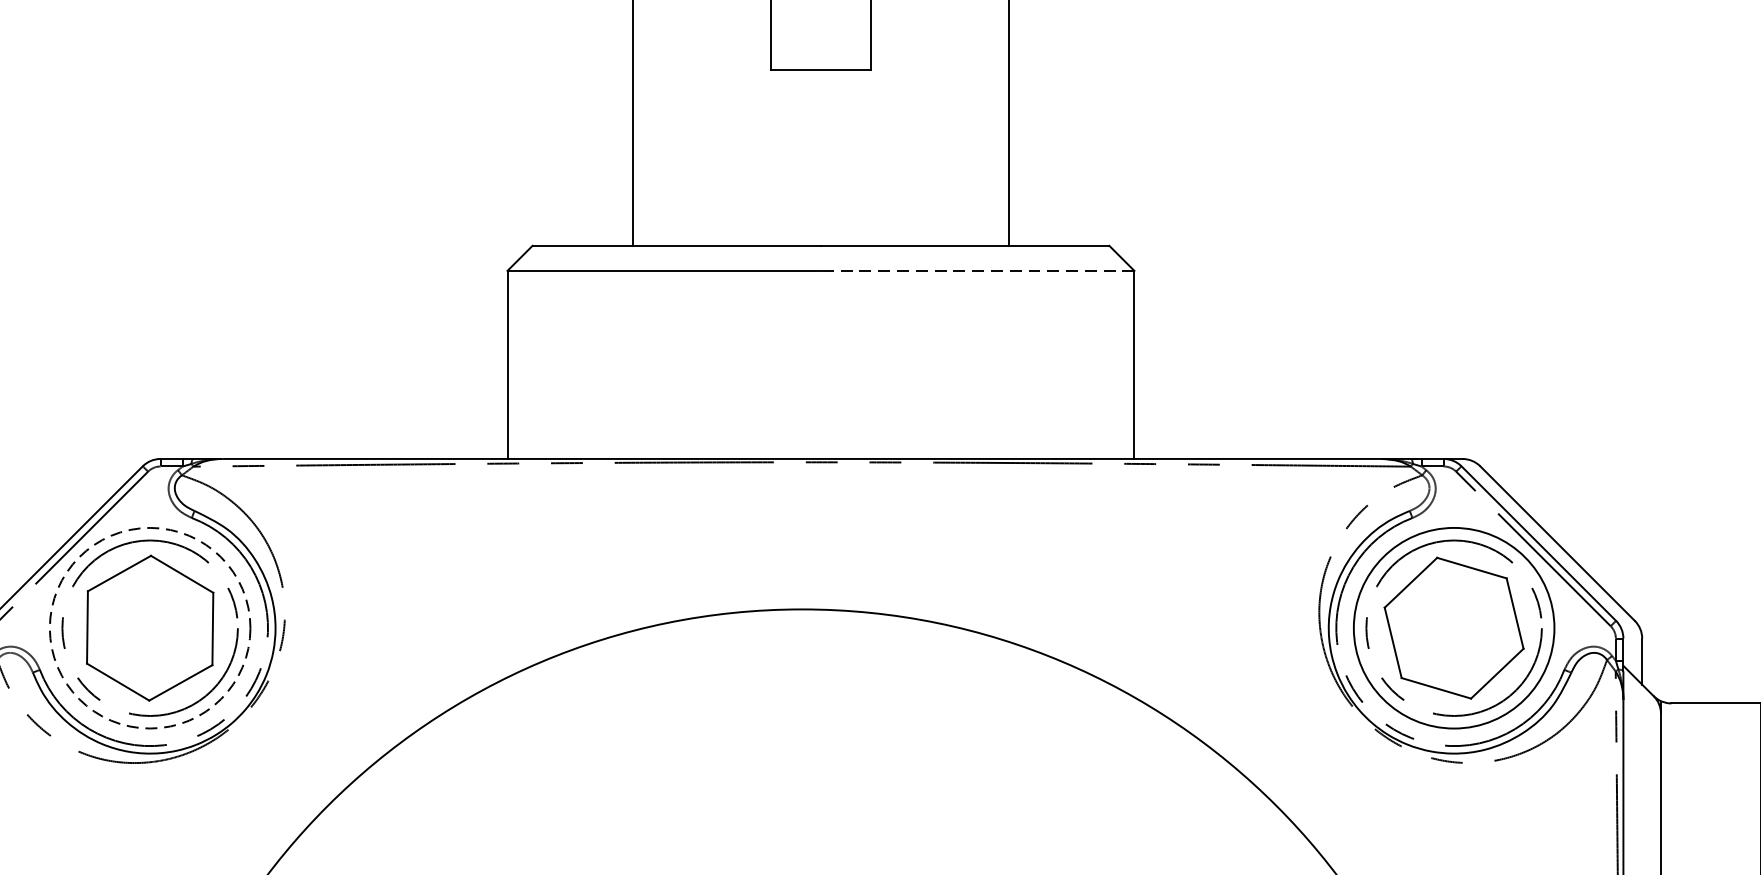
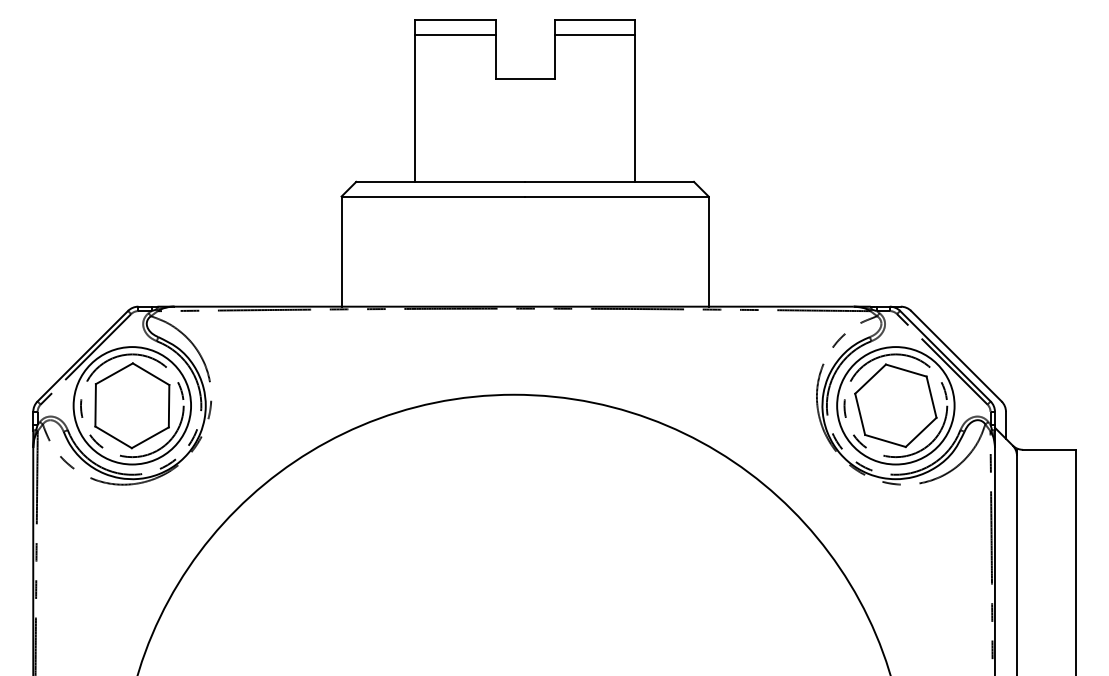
line: (977, 270) -> (616, 196), dashed -> solid
circle: (150, 627) -> (132, 405), dashed -> solid

